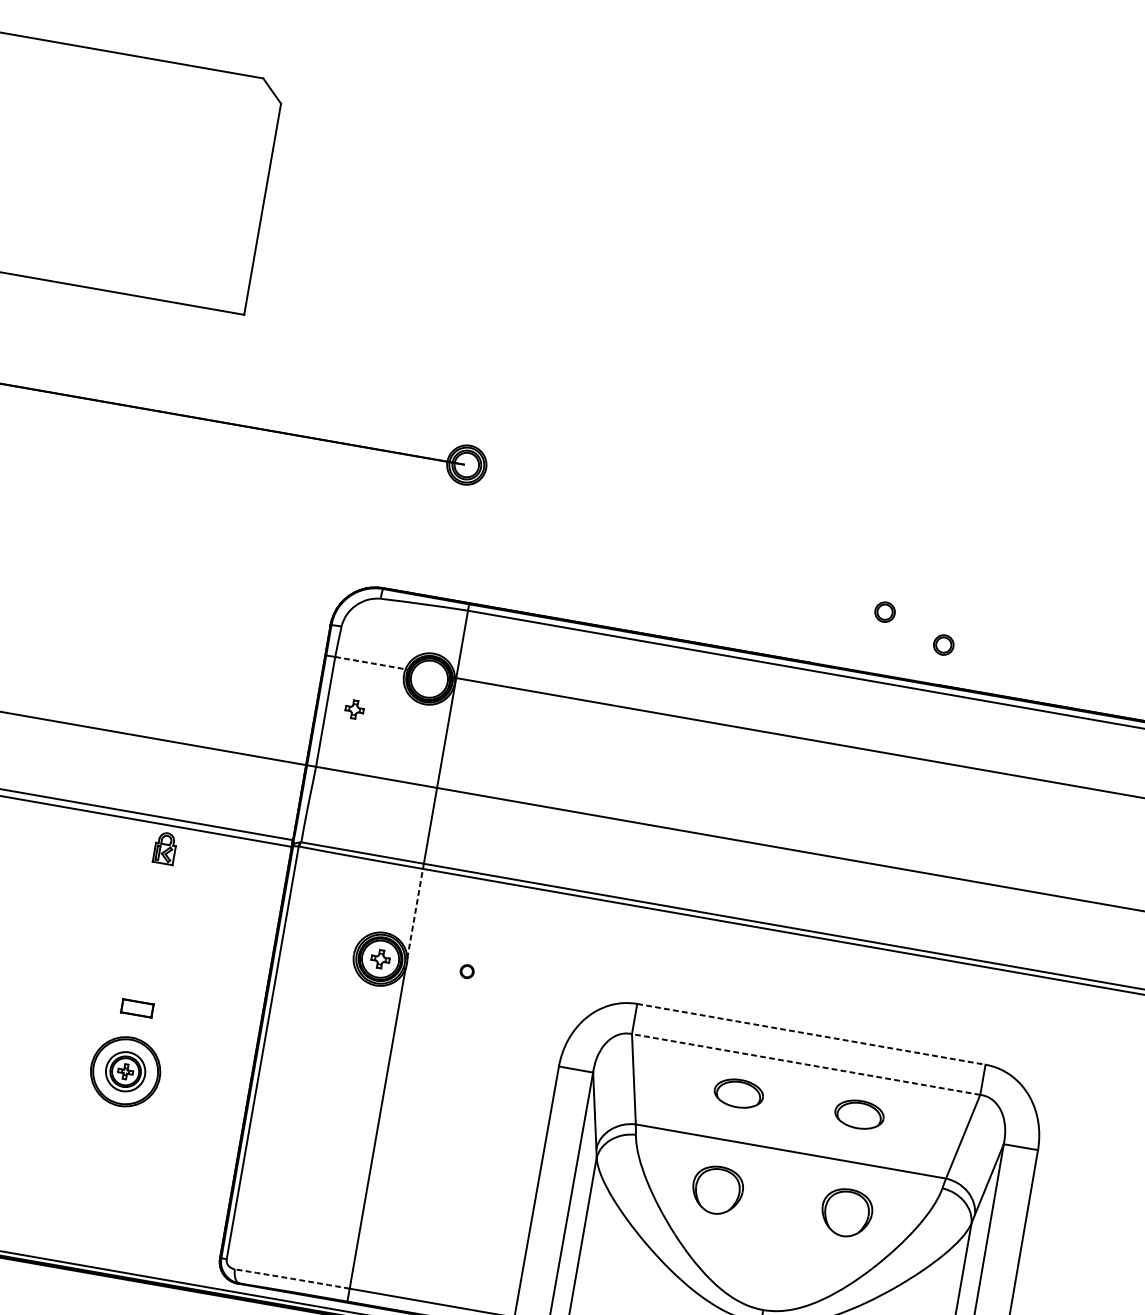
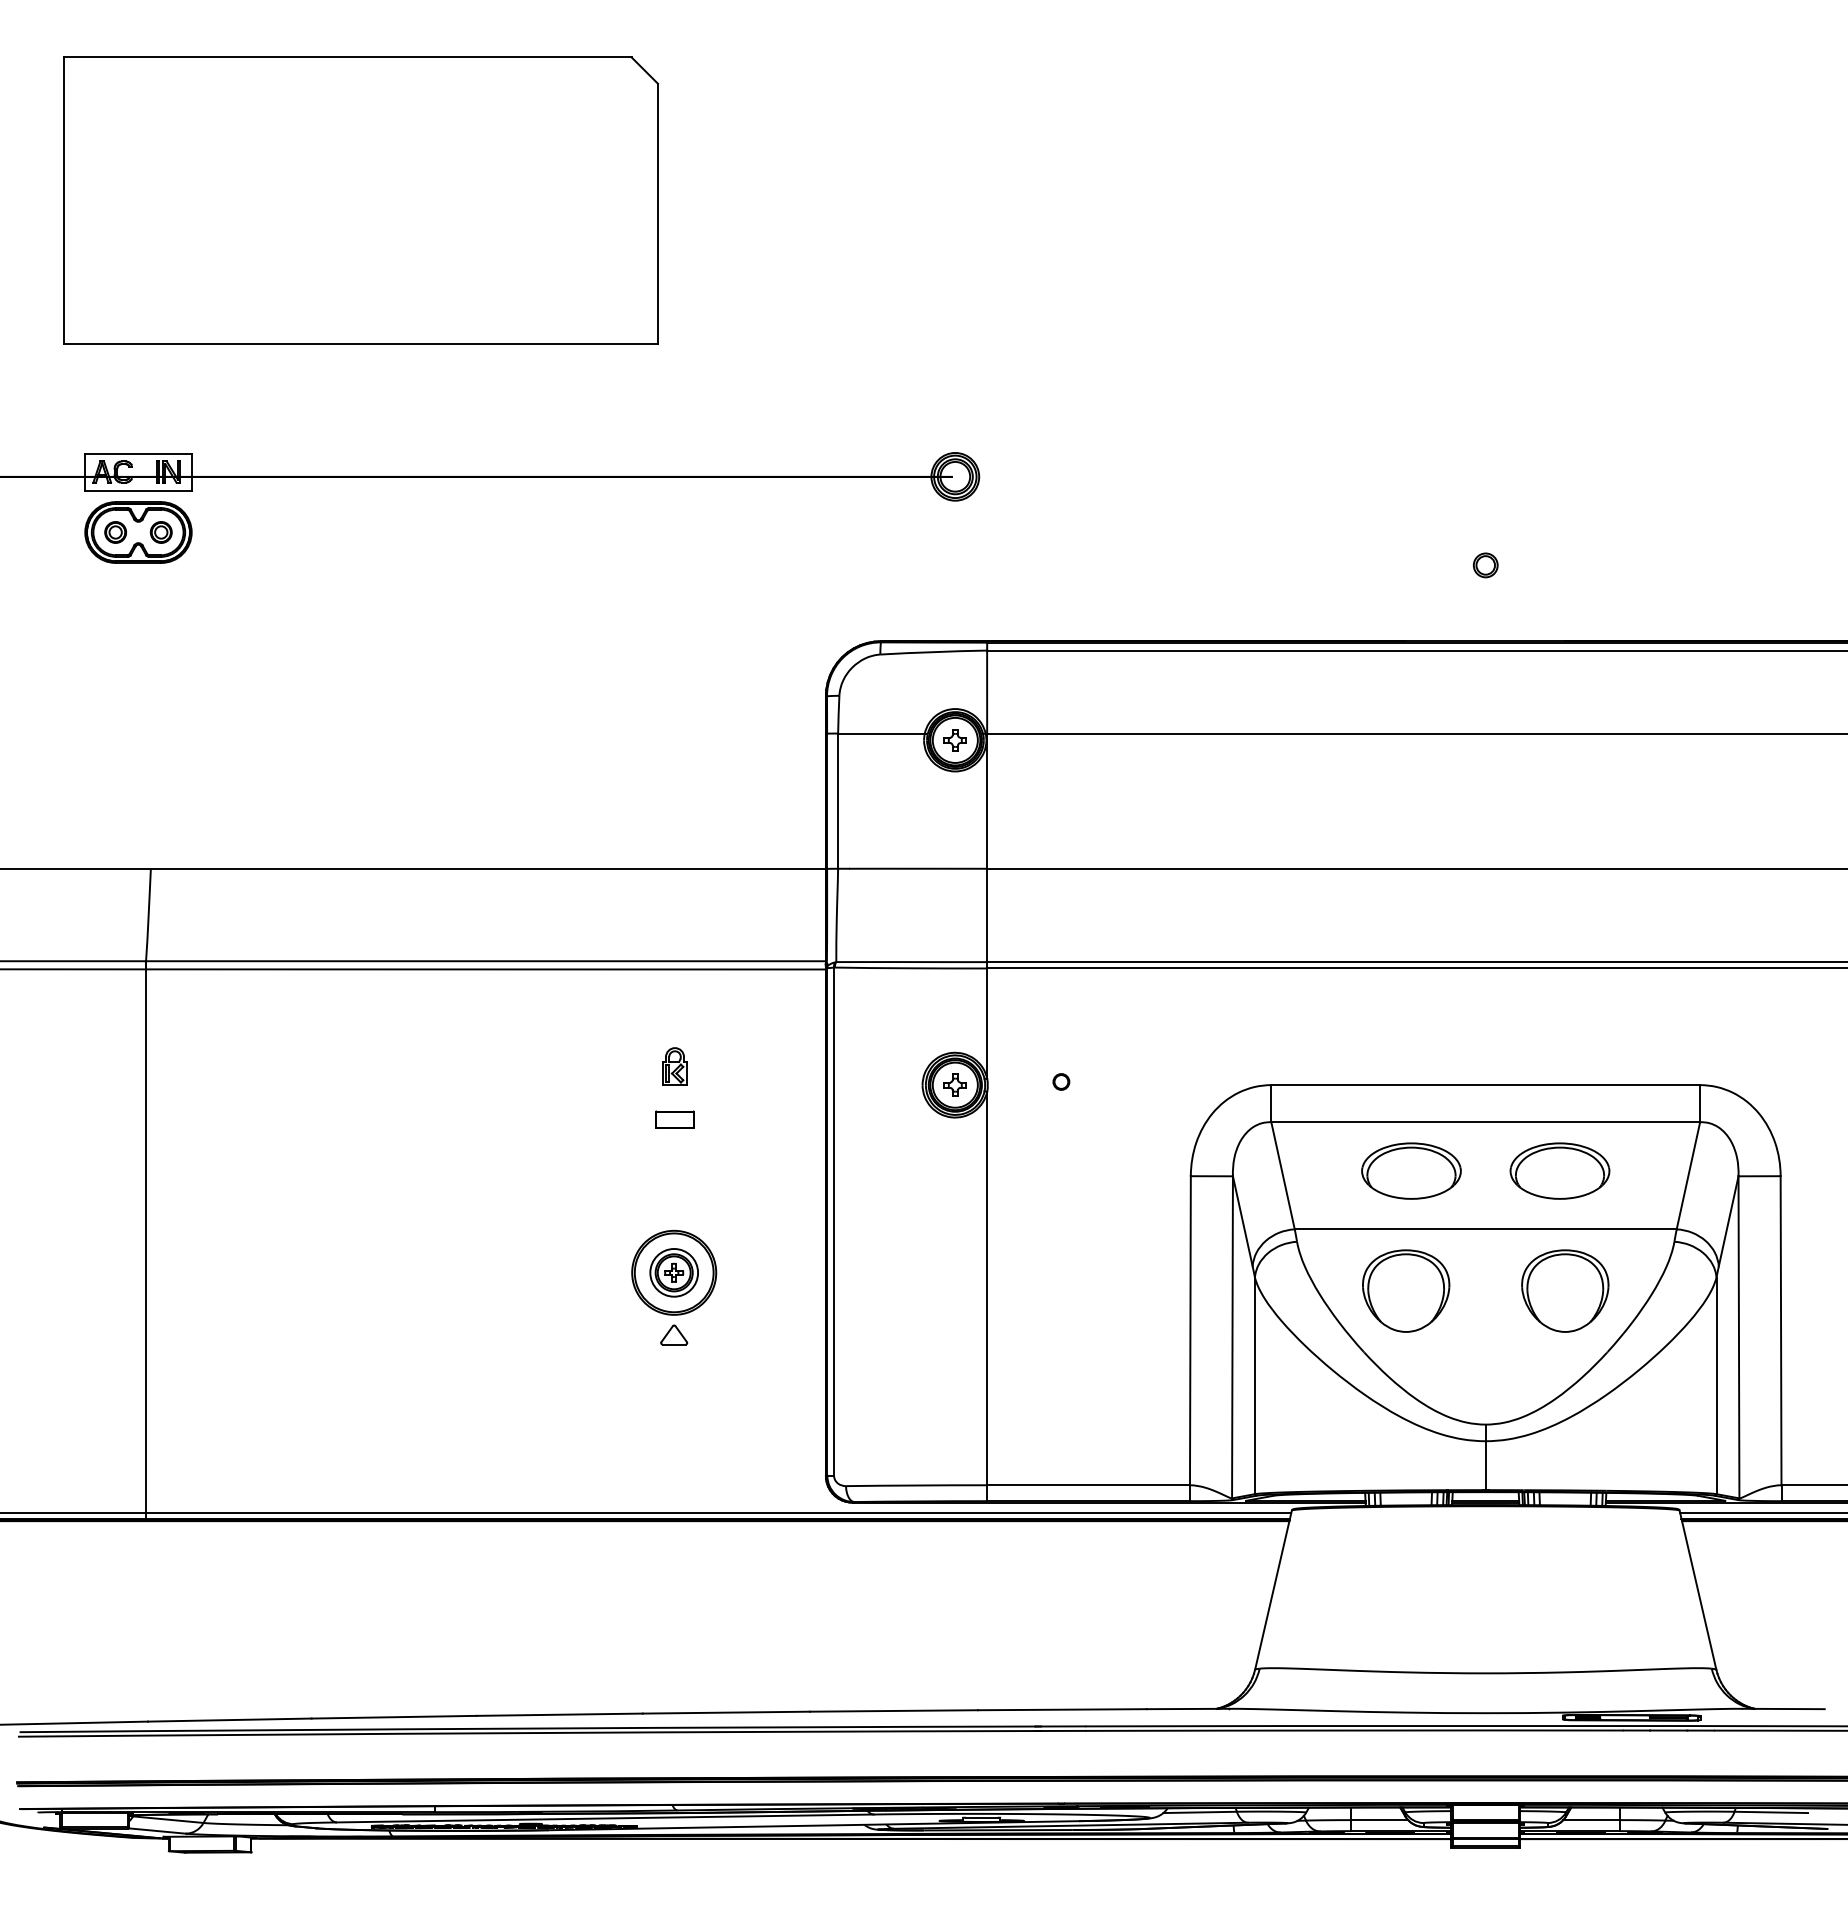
part: (943, 645) -> (1562, 592), removed
line: (370, 663) -> (881, 733), dashed -> solid
part: (353, 709) -> (954, 740), moved
part: (164, 848) -> (674, 1066), moved
line: (415, 913) -> (987, 1023), dashed -> solid
part: (136, 1008) -> (674, 1119), moved
line: (811, 1034) -> (1486, 1085), dashed -> solid
line: (805, 1064) -> (1485, 1122), dashed -> solid
part: (738, 1093) -> (1411, 1170), size x1.67
part: (859, 1114) -> (1559, 1170), size x1.67
part: (117, 1121) -> (674, 1334), added
part: (717, 1189) -> (1406, 1290), size x1.43
part: (847, 1212) -> (1565, 1290), size x1.43
arc: (292, 1278) -> (916, 1485), dashed -> solid

